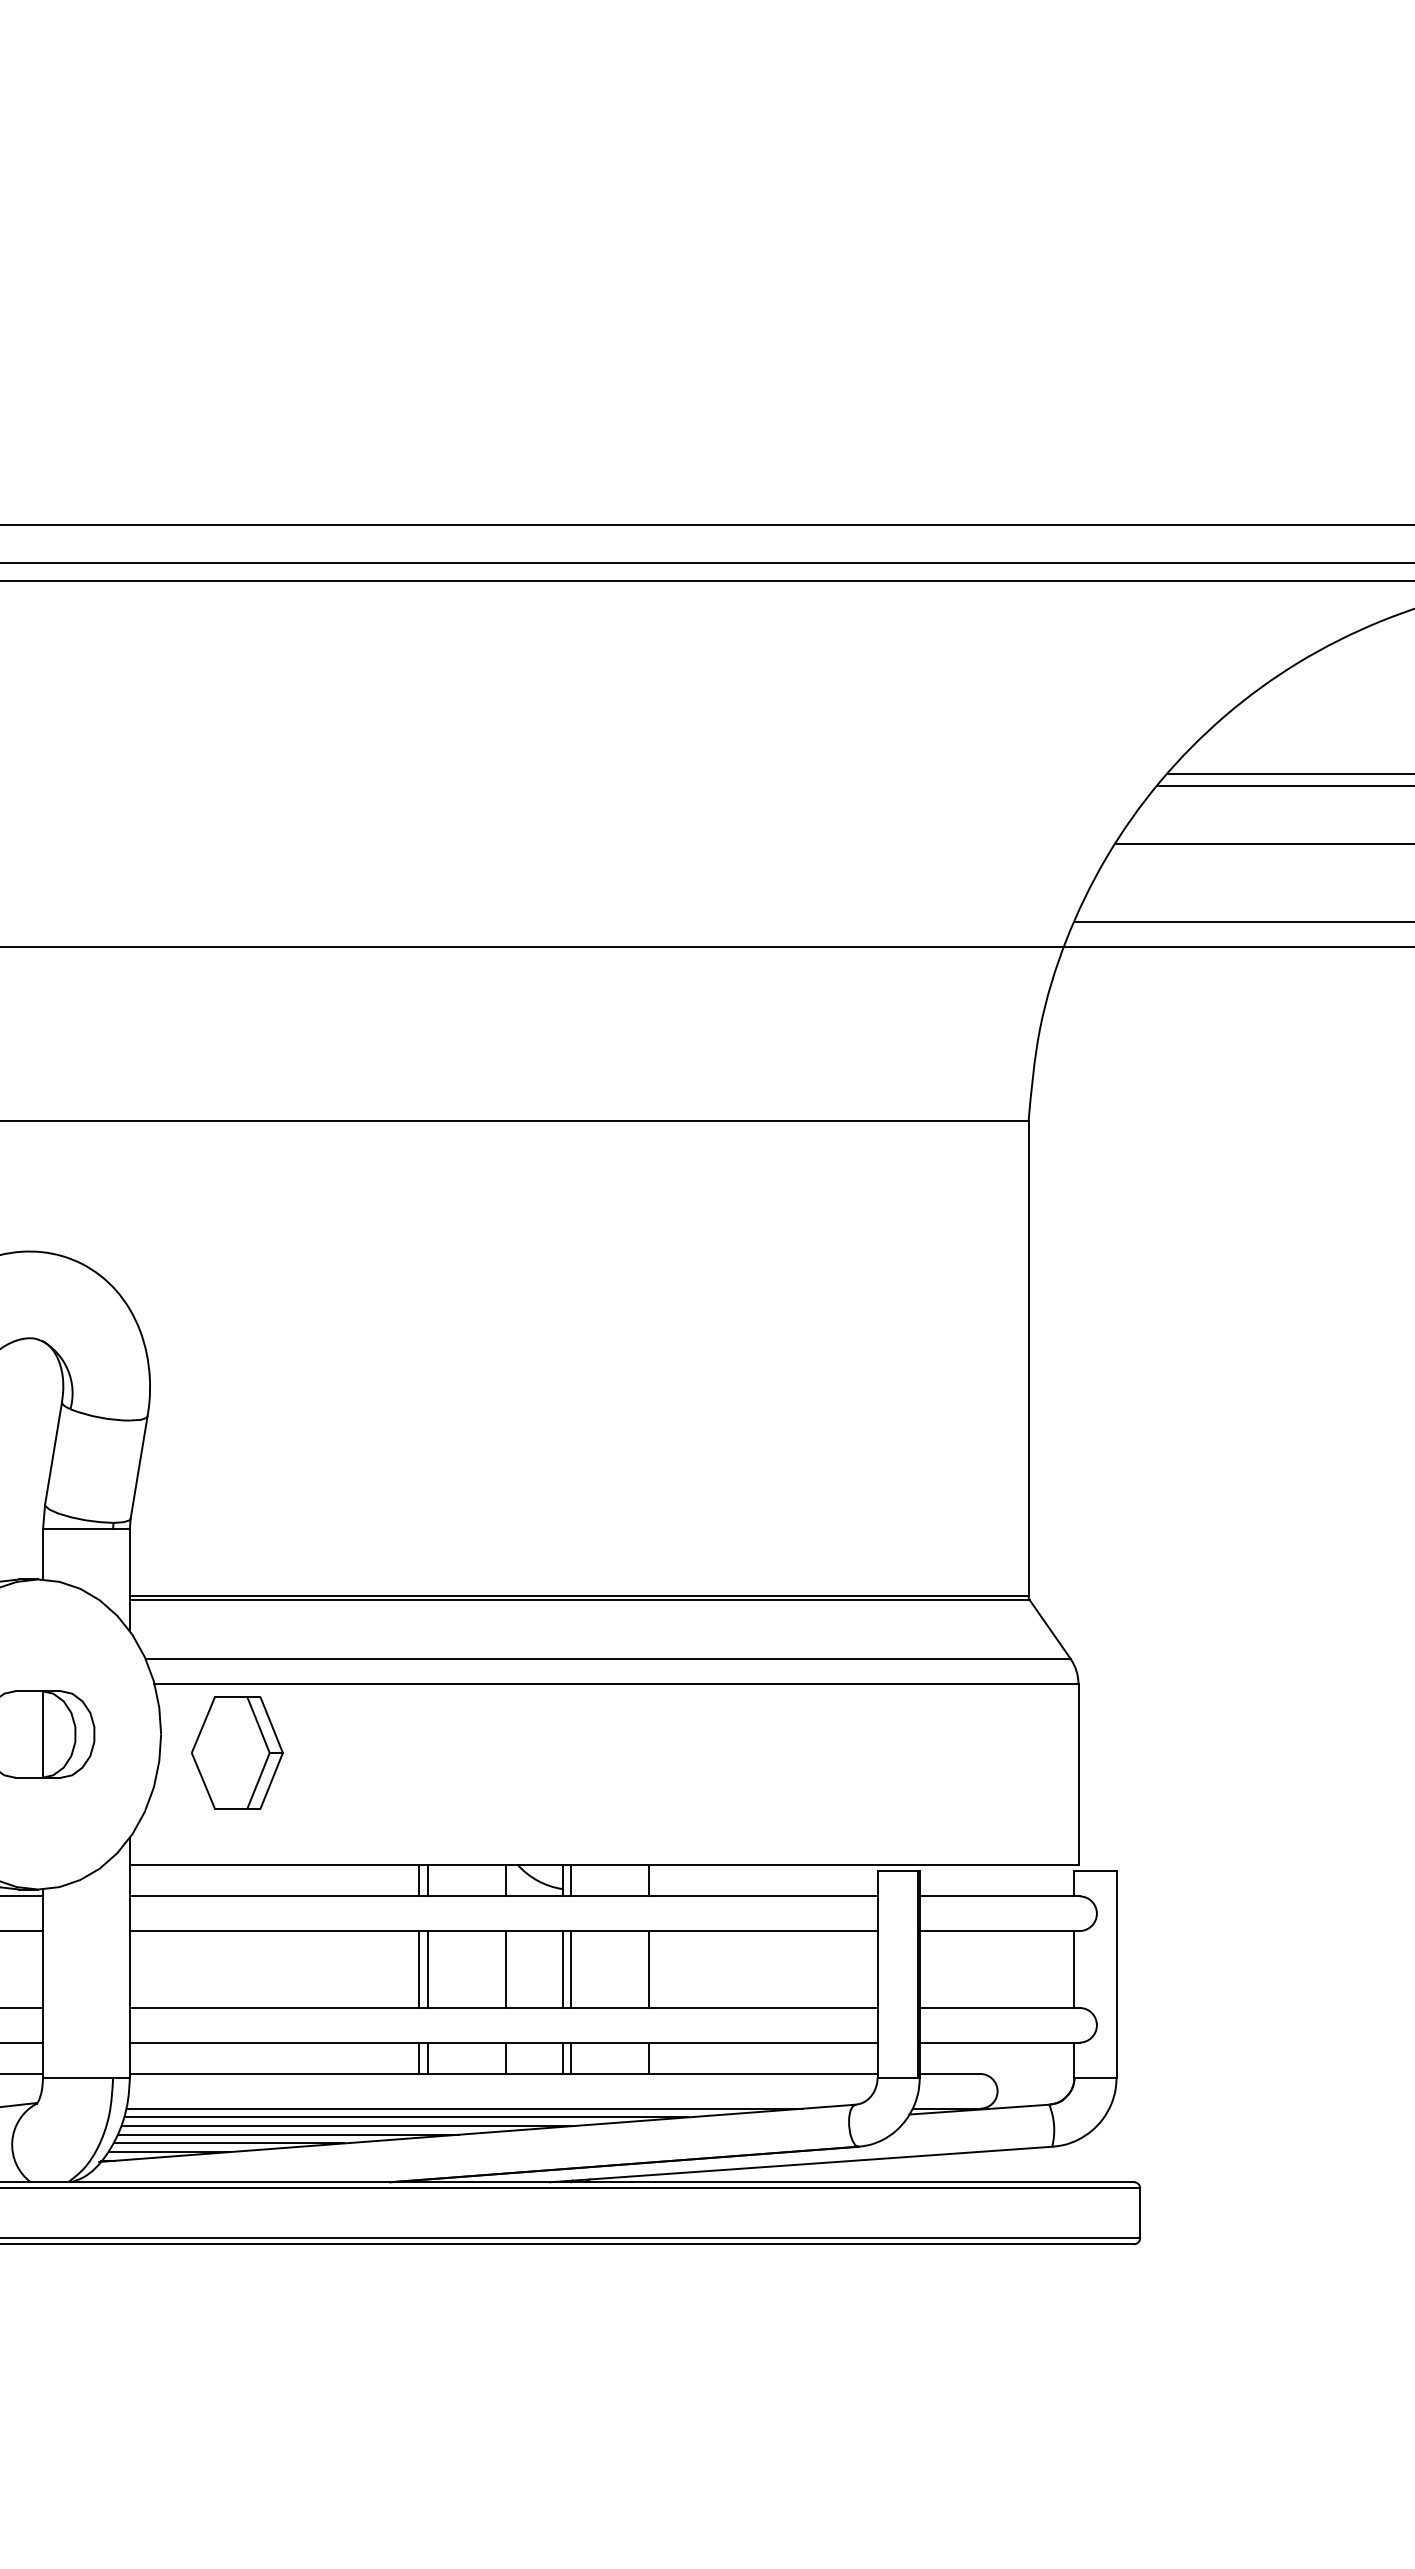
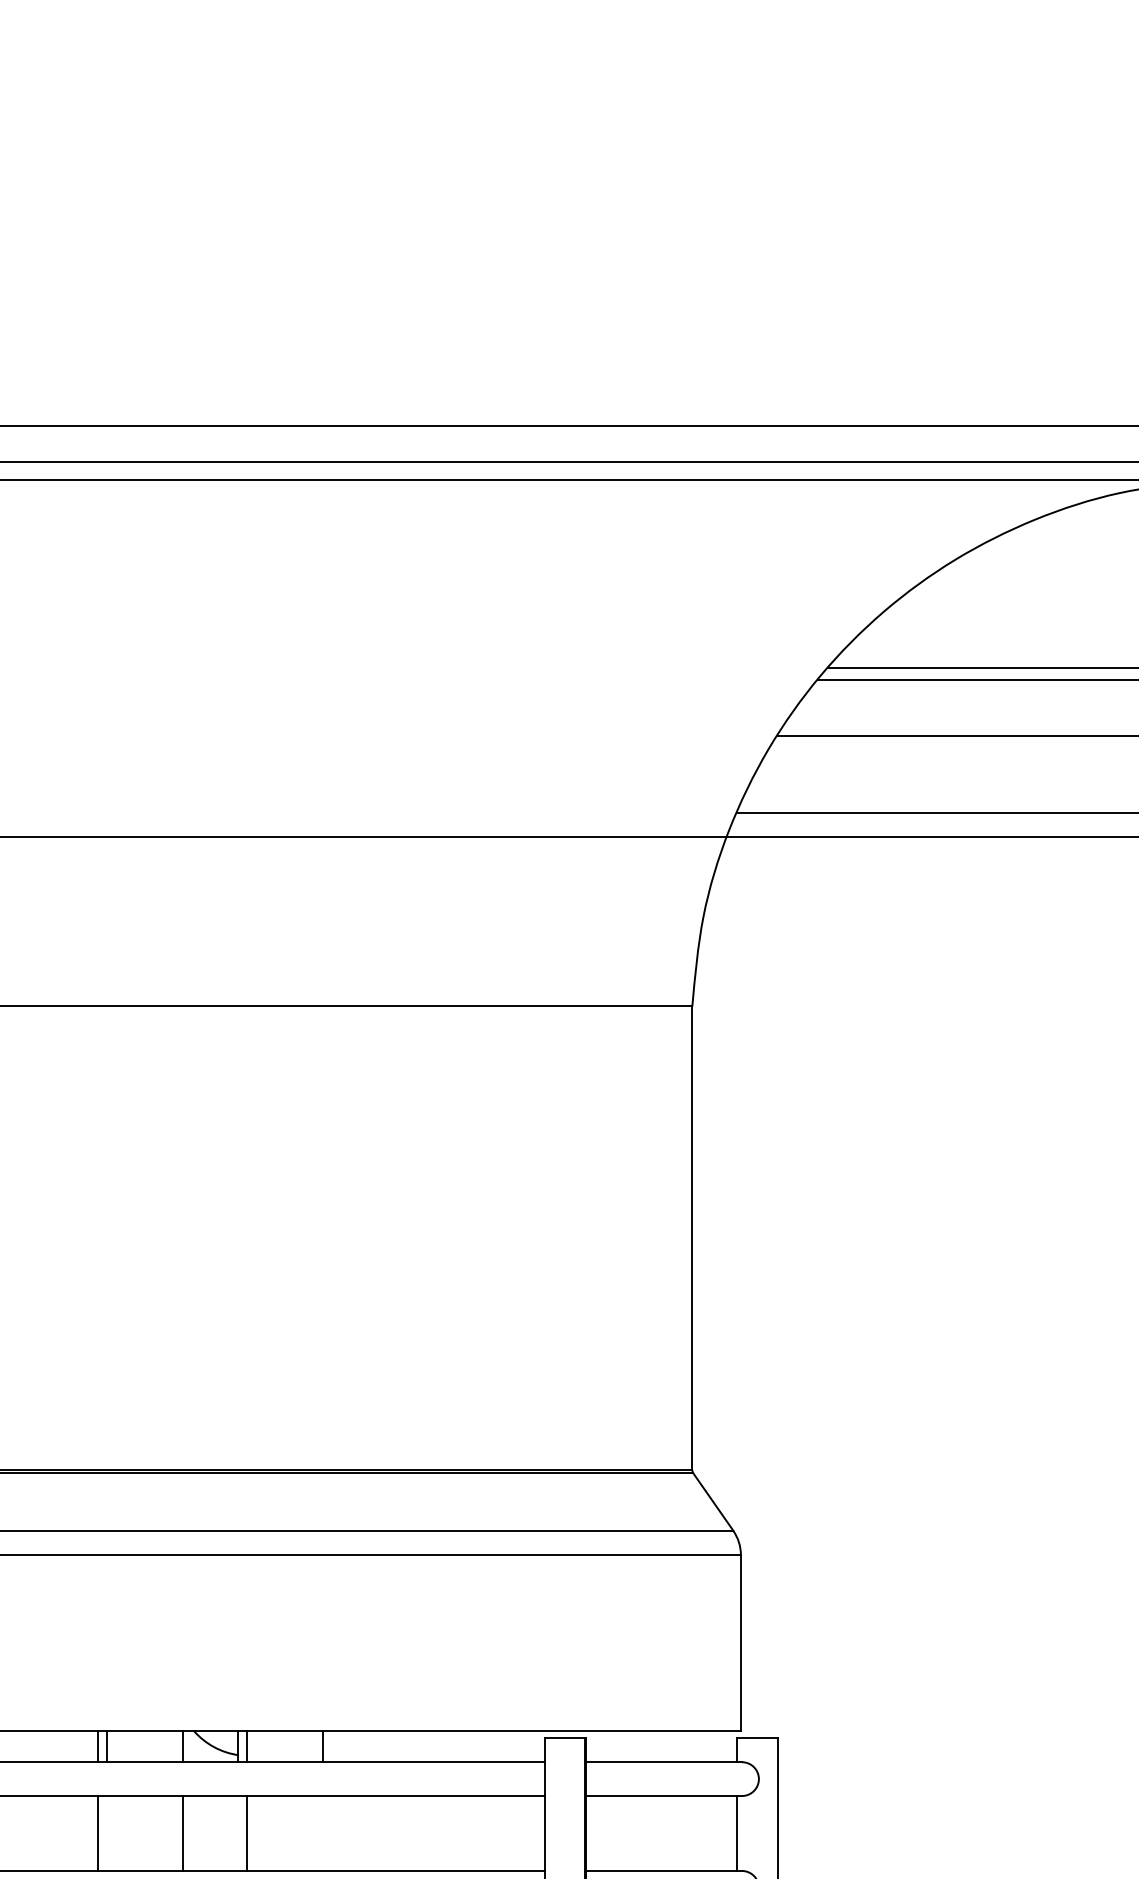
line: (428, 1968) -> (107, 1832), removed
line: (562, 1968) -> (238, 1832), removed
line: (649, 1968) -> (322, 1832), removed

